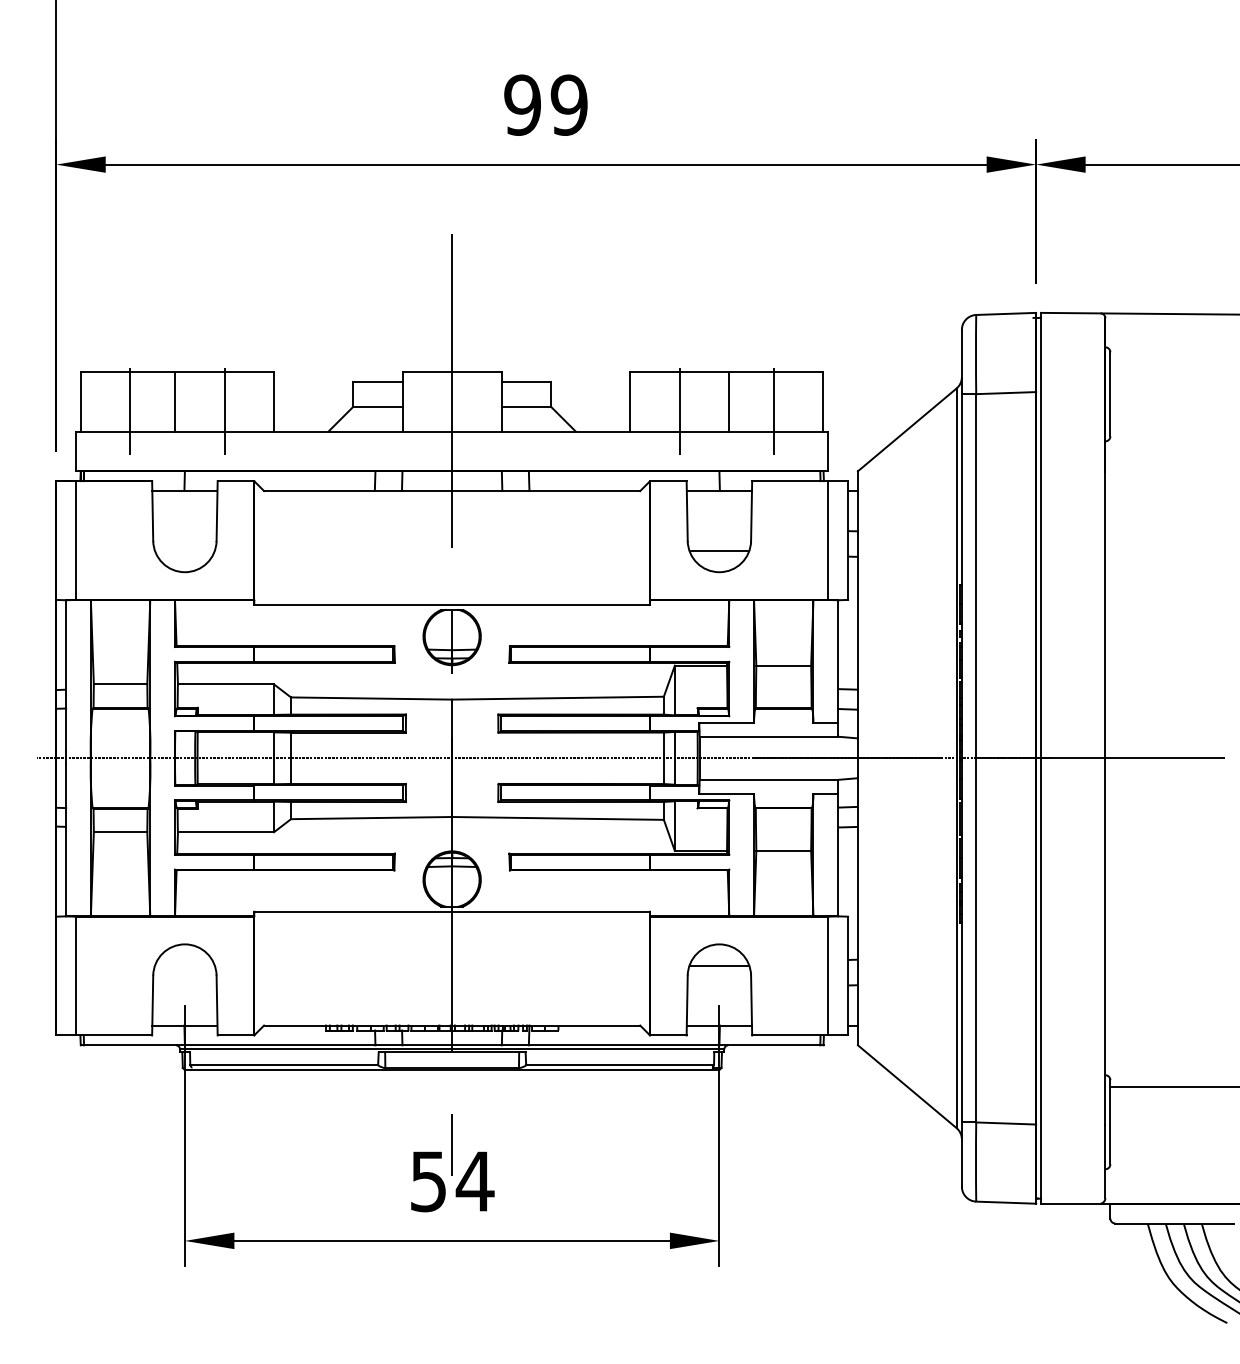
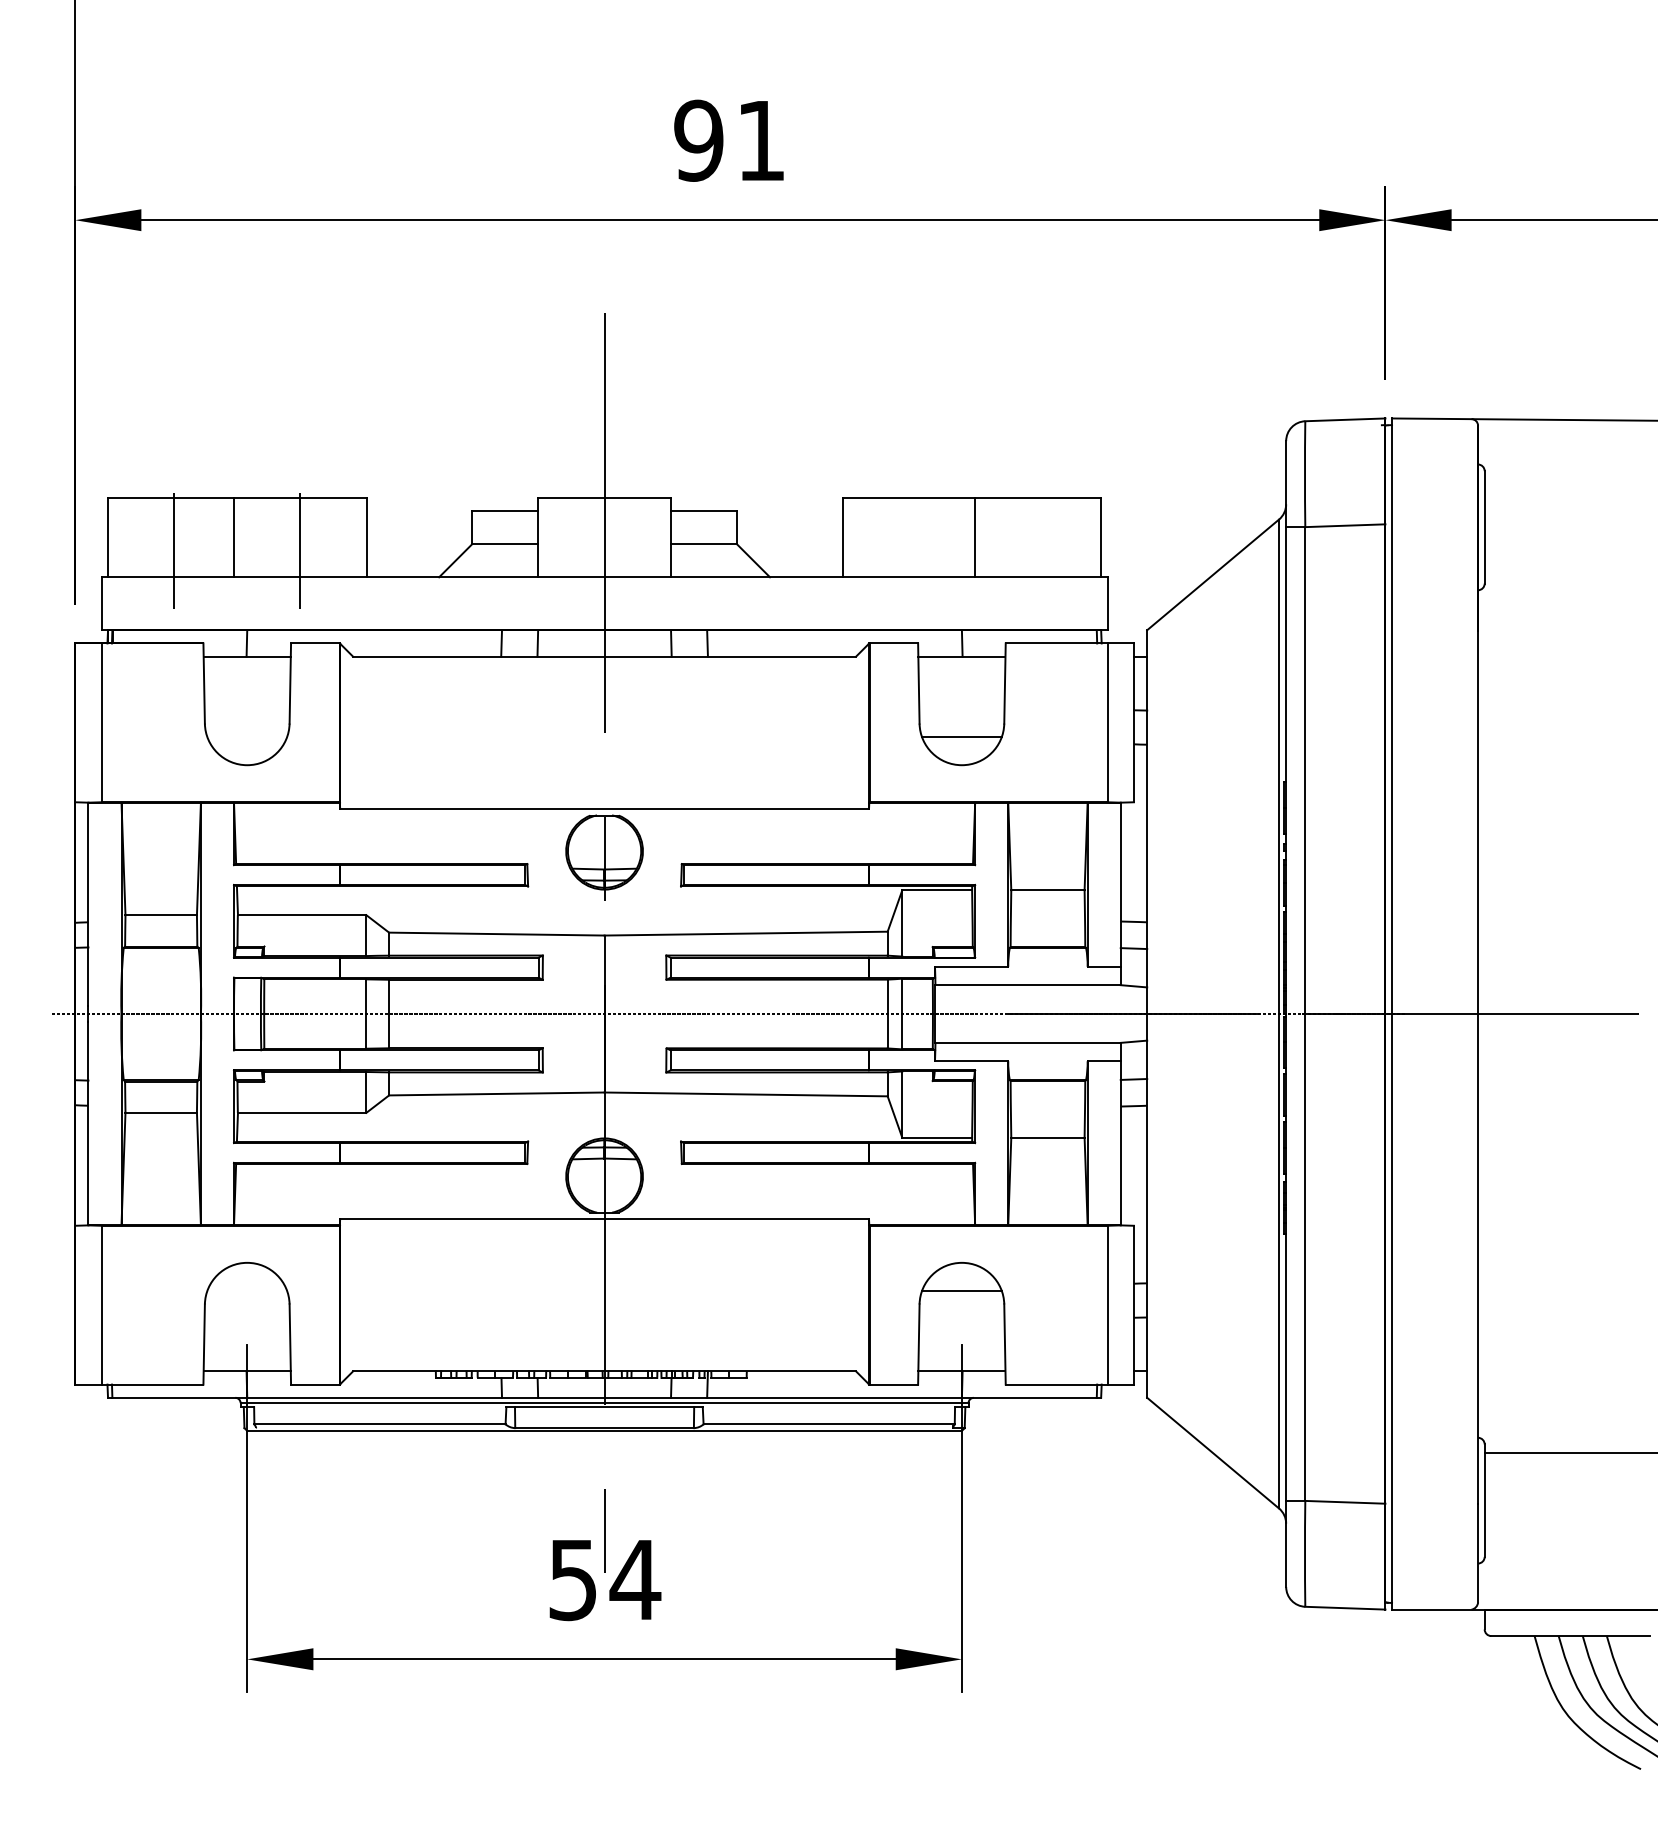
text: (568, 104) -> (760, 139), 99 -> 91
line: (679, 411) -> (908, 550), removed
line: (773, 411) -> (1034, 550), removed

